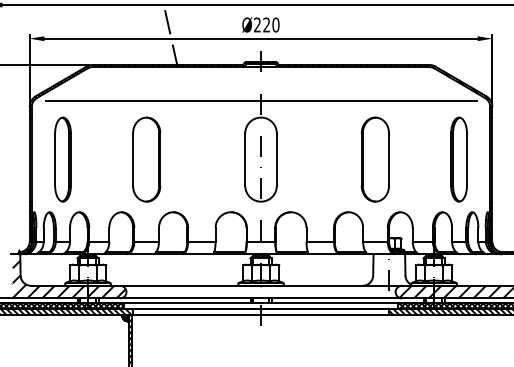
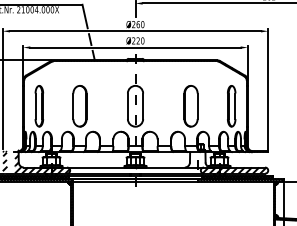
line: (261, 100) -> (135, 77), removed

